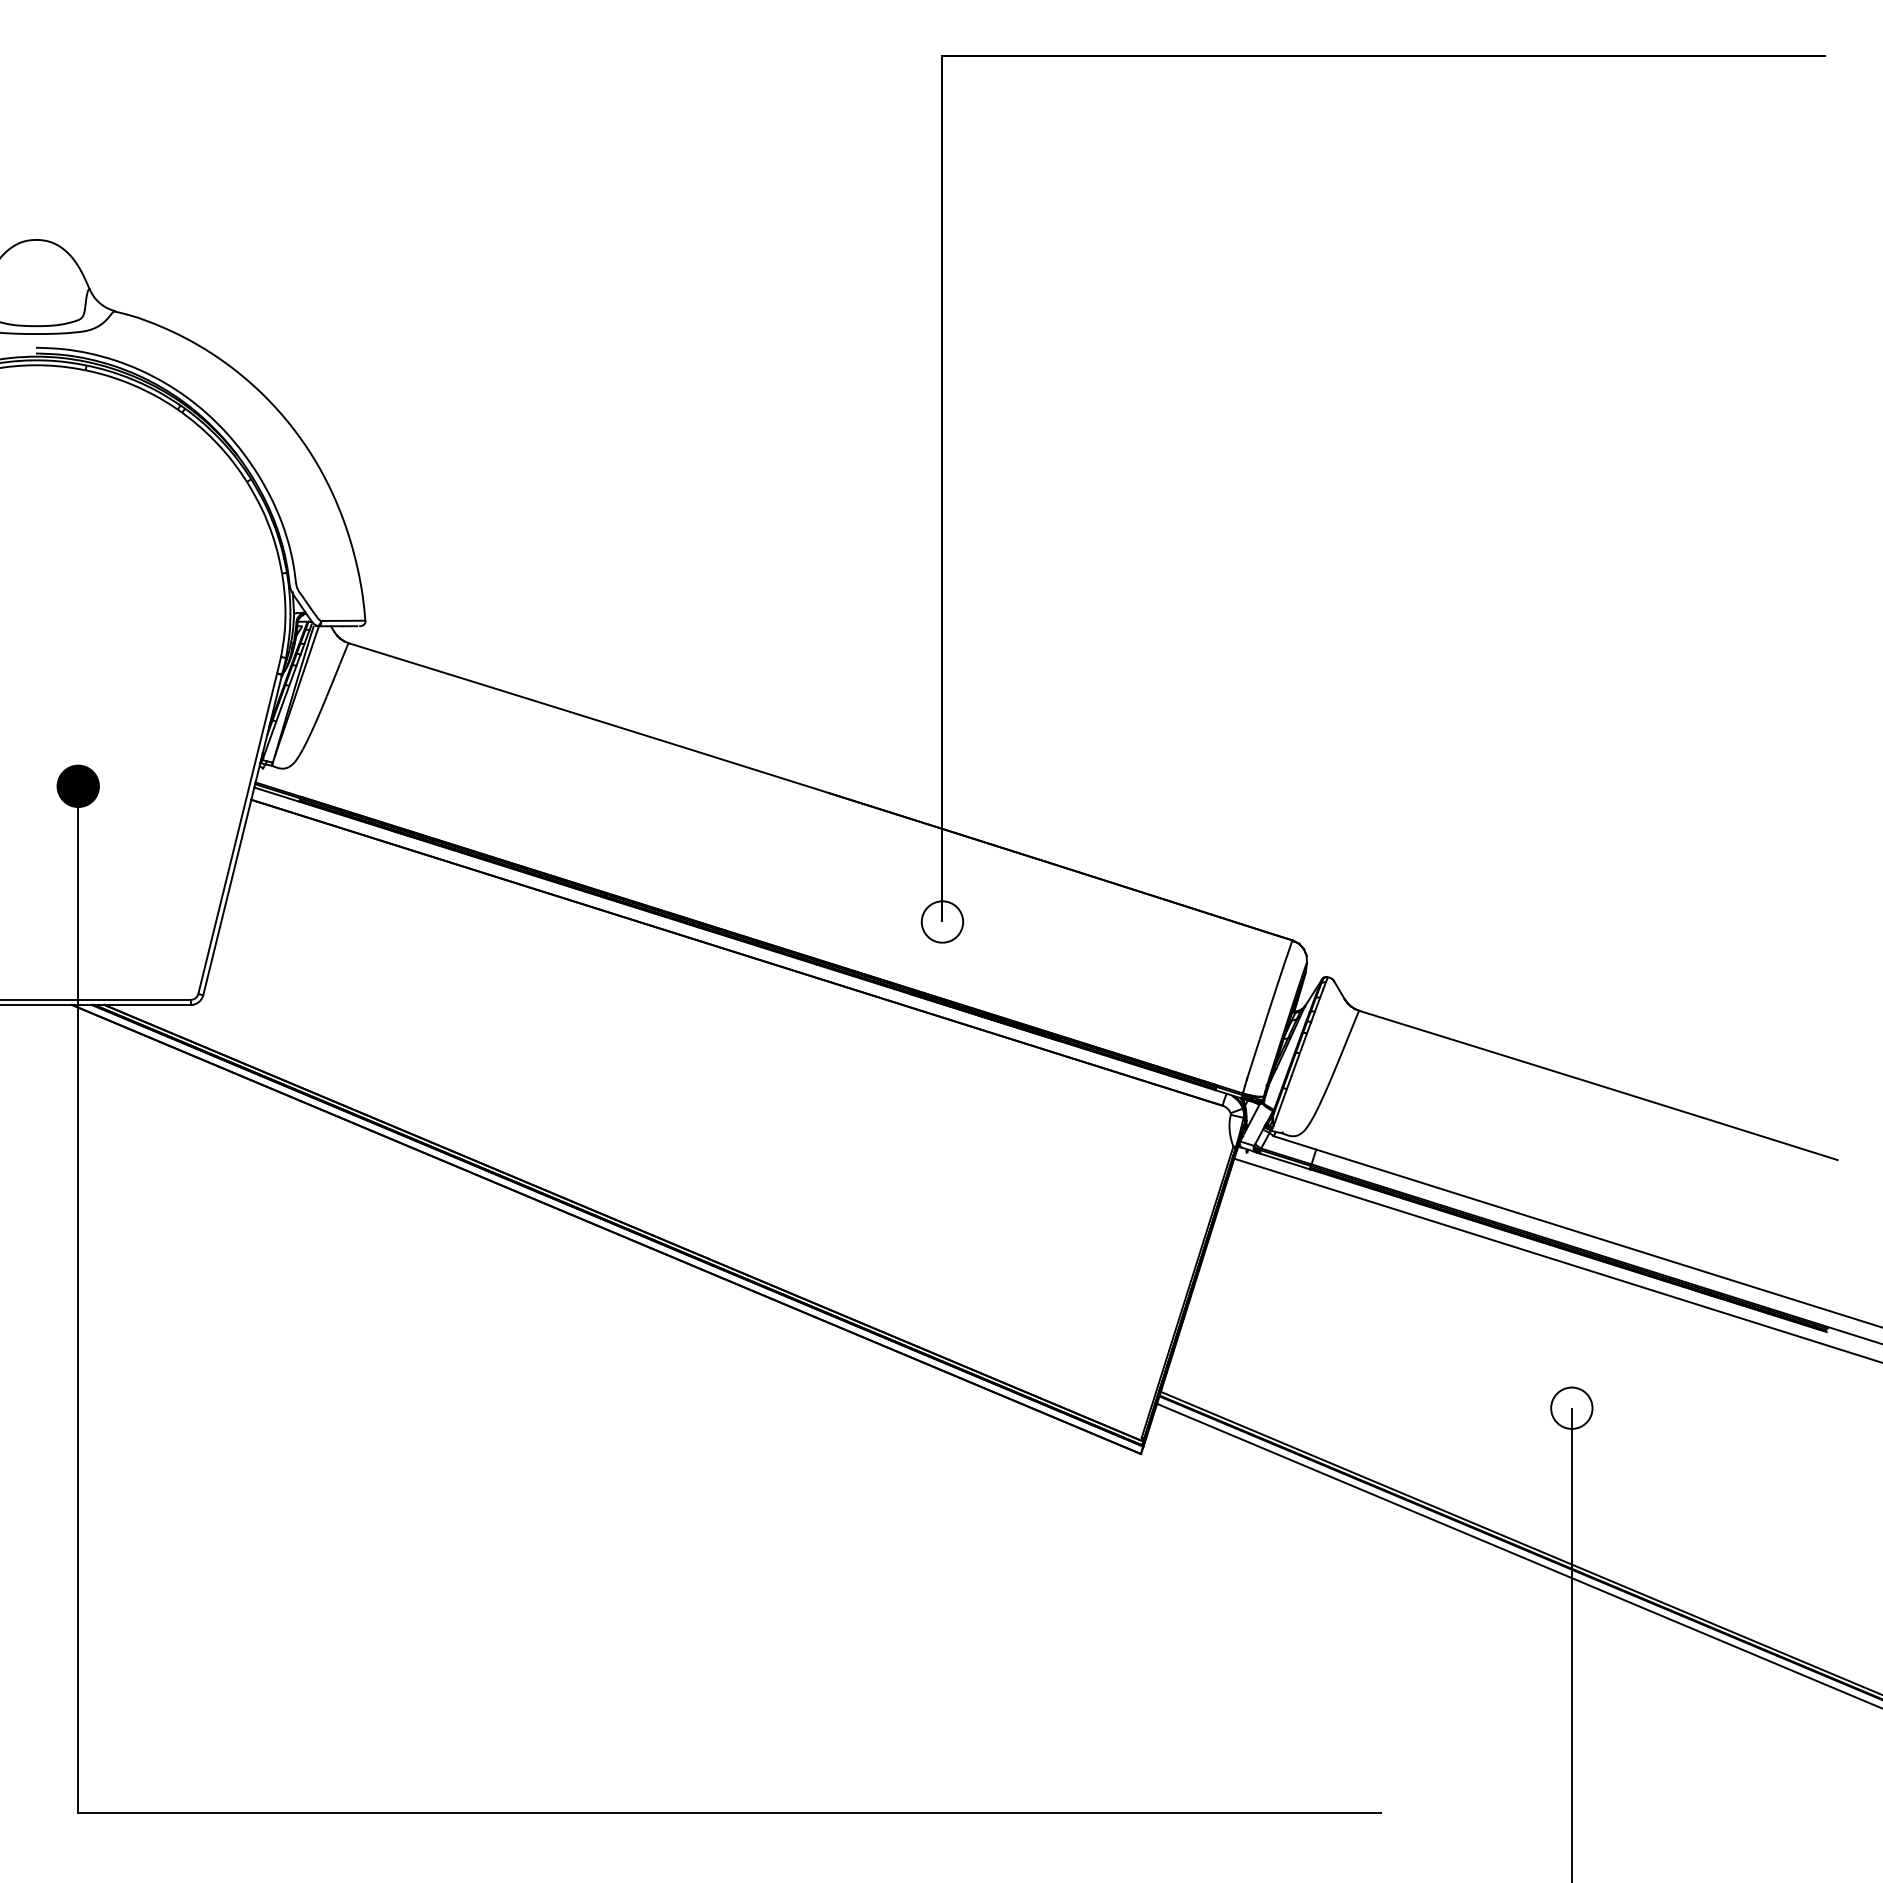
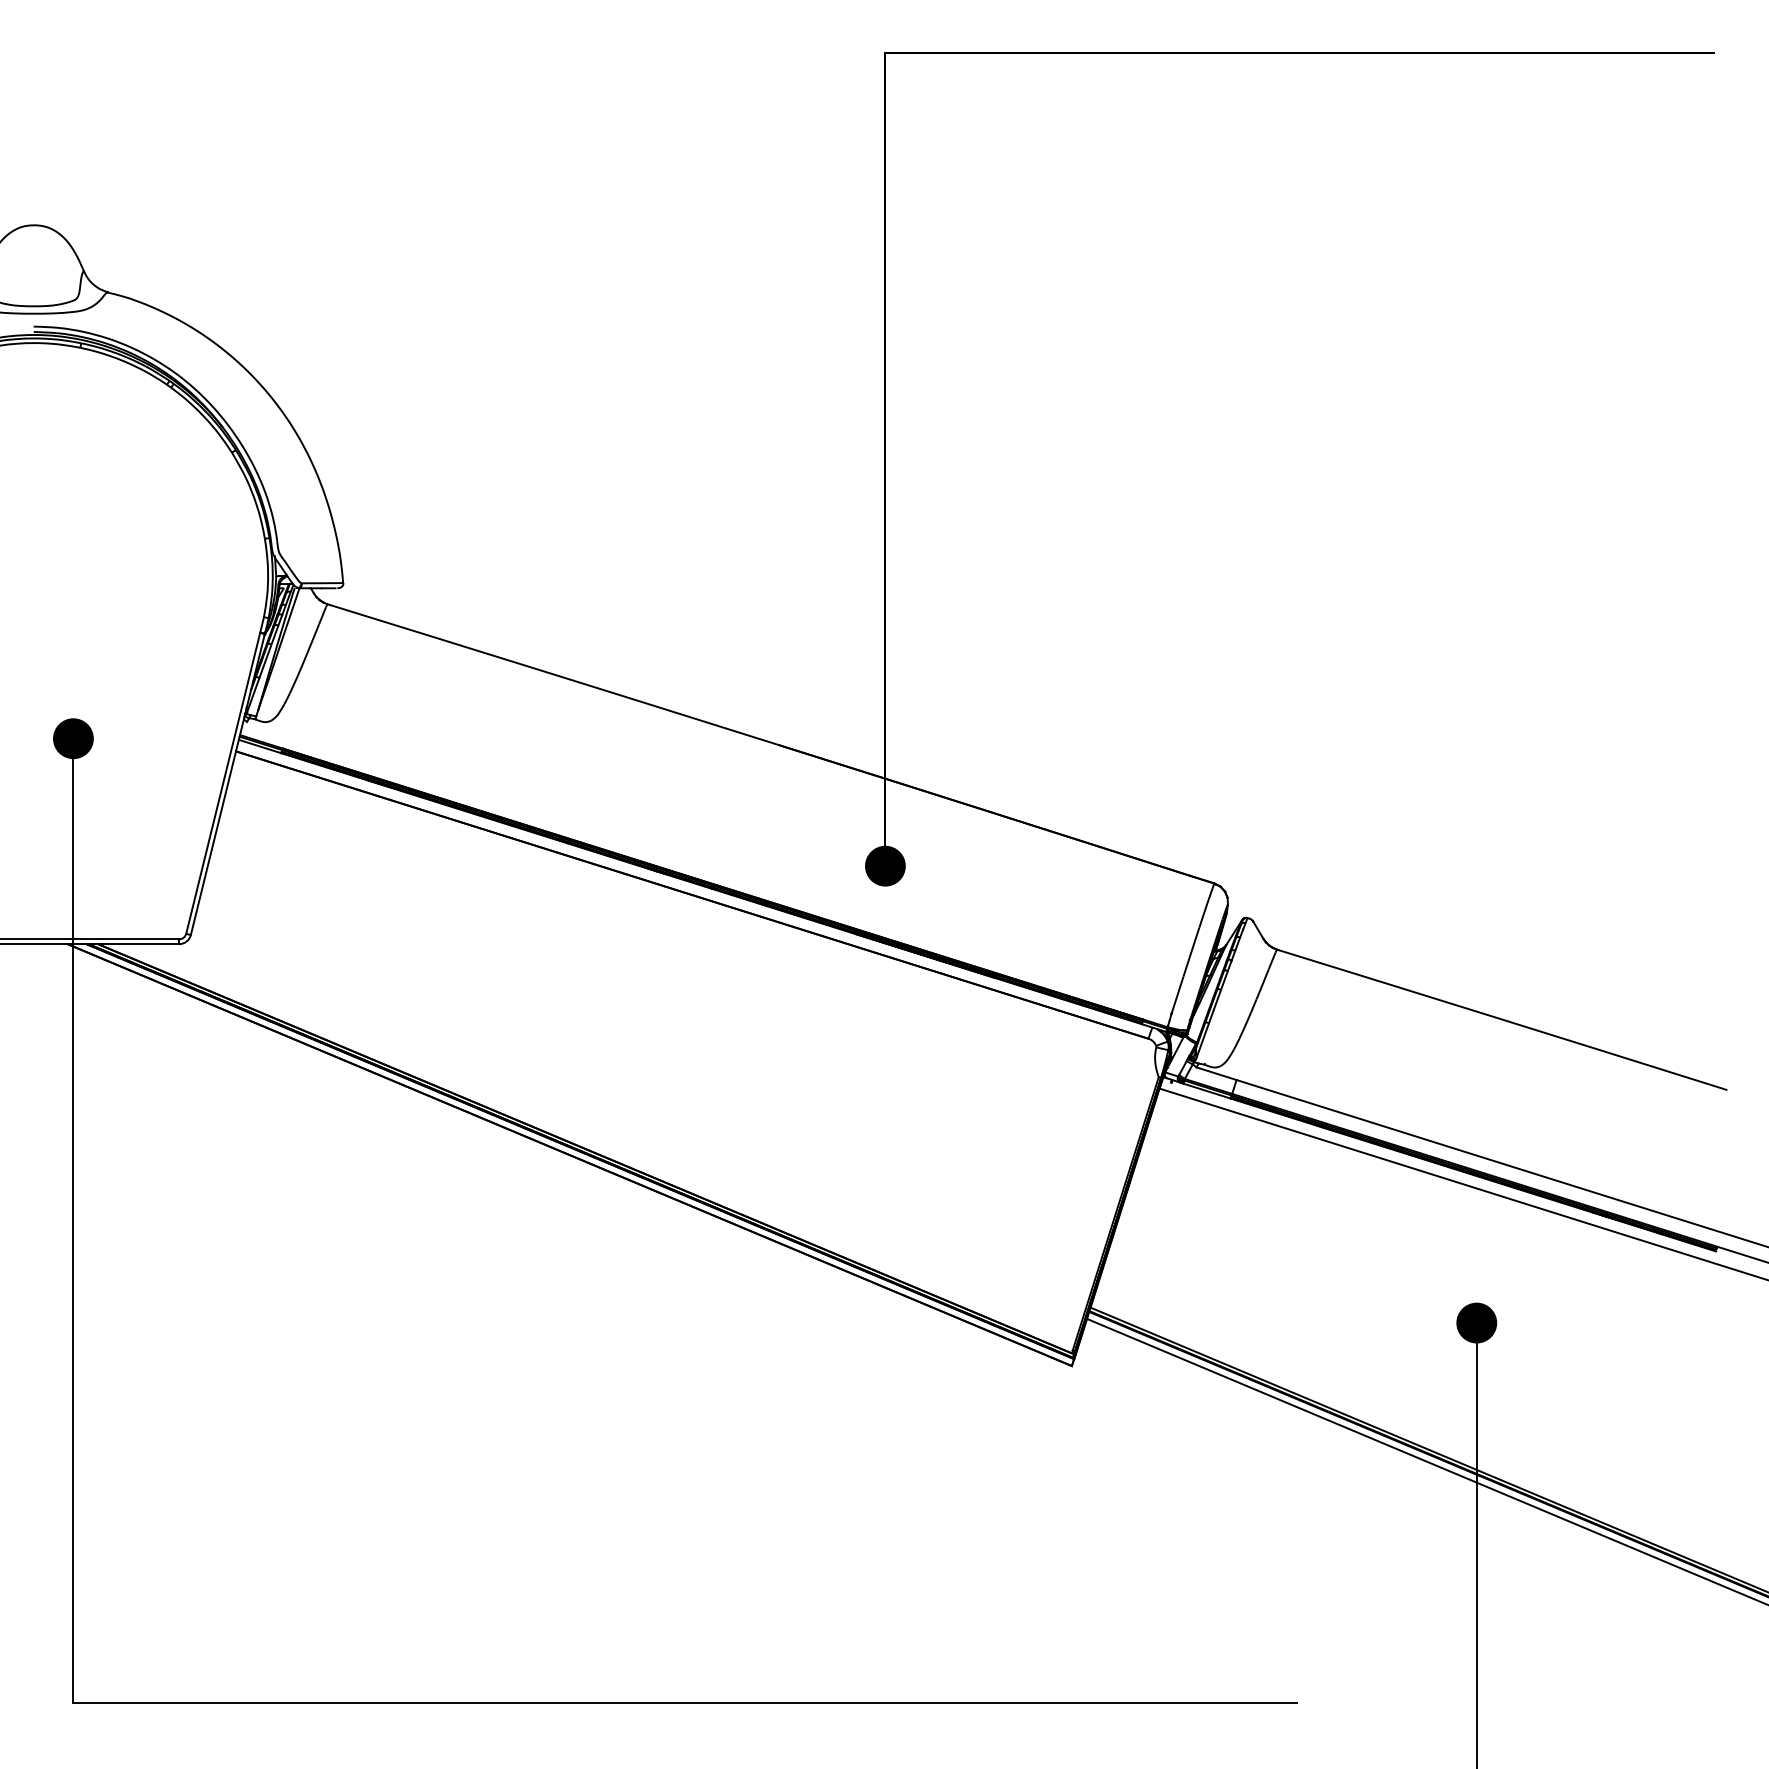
fill: (942, 921) -> (885, 865), added
fill: (1571, 1407) -> (1476, 1322), added

